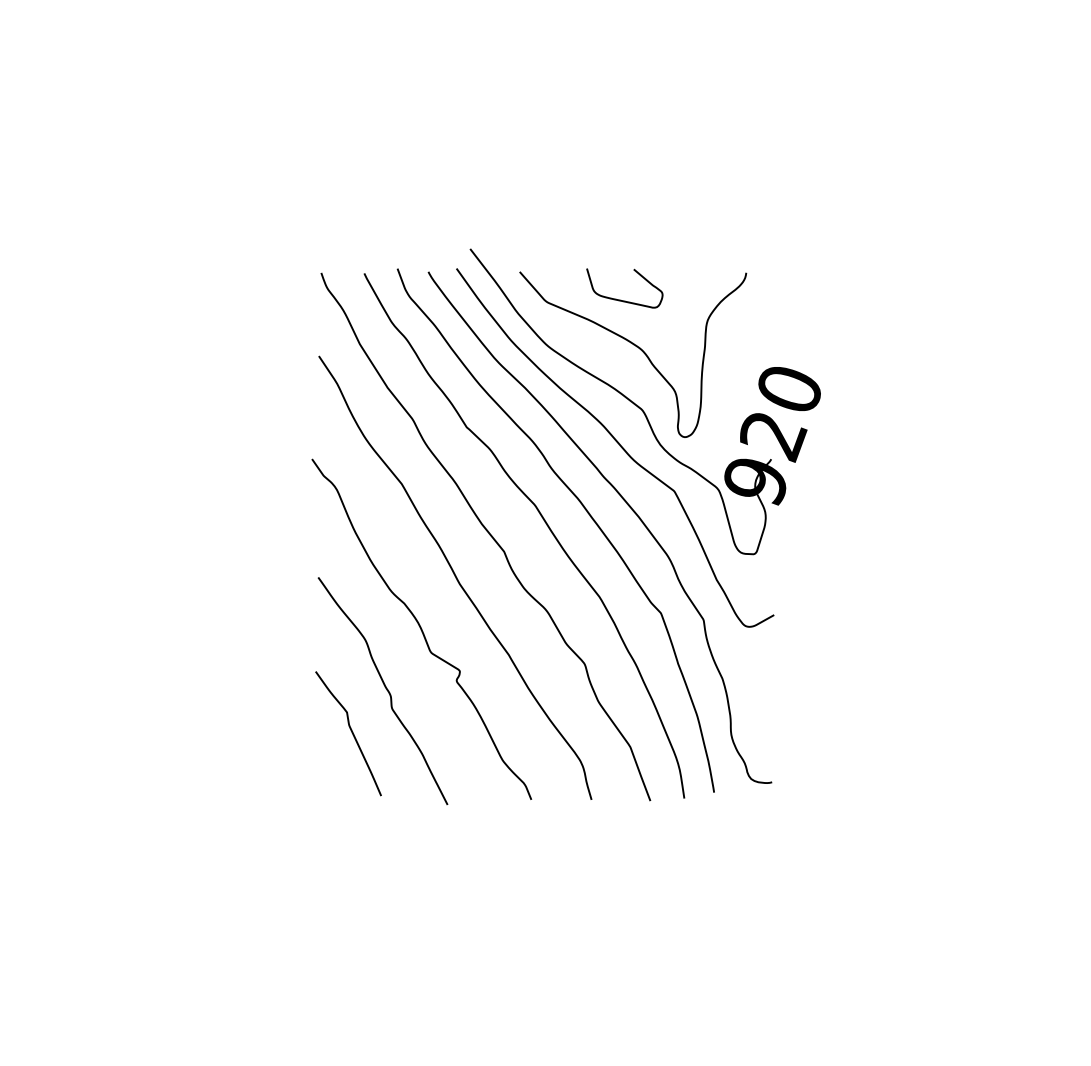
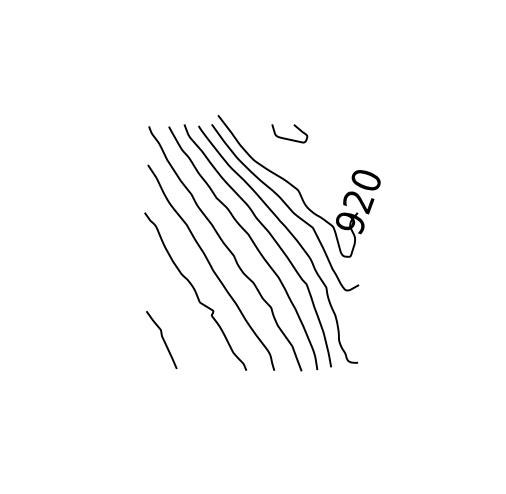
curve: (637, 348) -> (295, 161), removed
curve: (384, 689) -> (178, 319), removed

